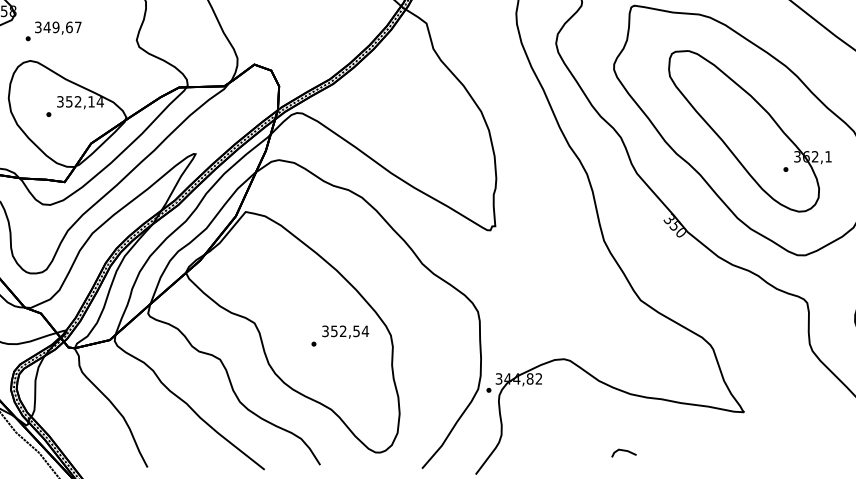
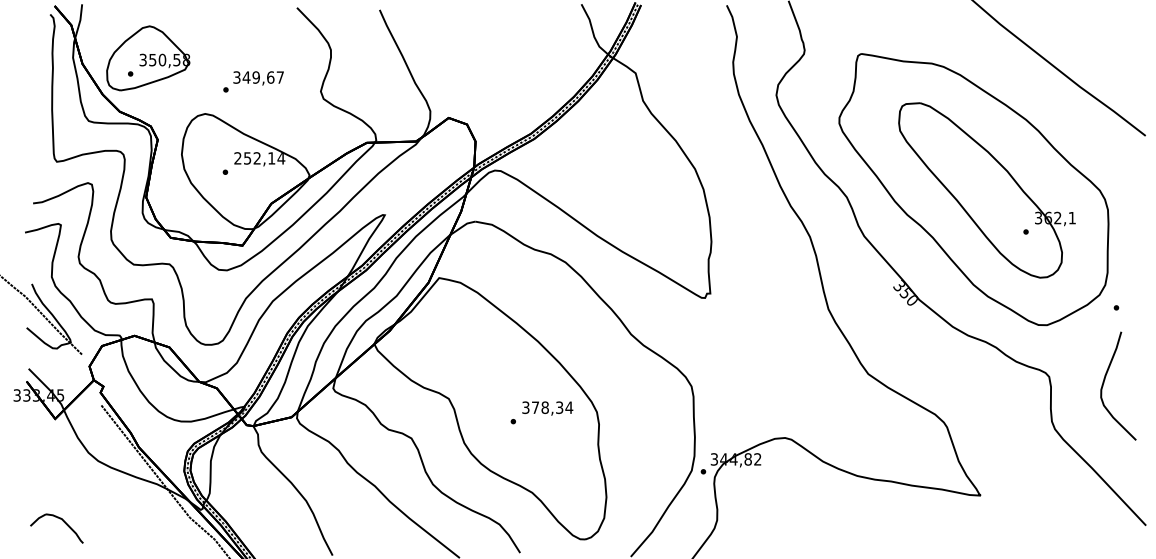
text: (53, 31) -> (253, 81), moved
text: (59, 101) -> (237, 158), 352,14 -> 252,14
text: (345, 331) -> (547, 407), 352,54 -> 378,34
line: (624, 451) -> (850, 538), removed

